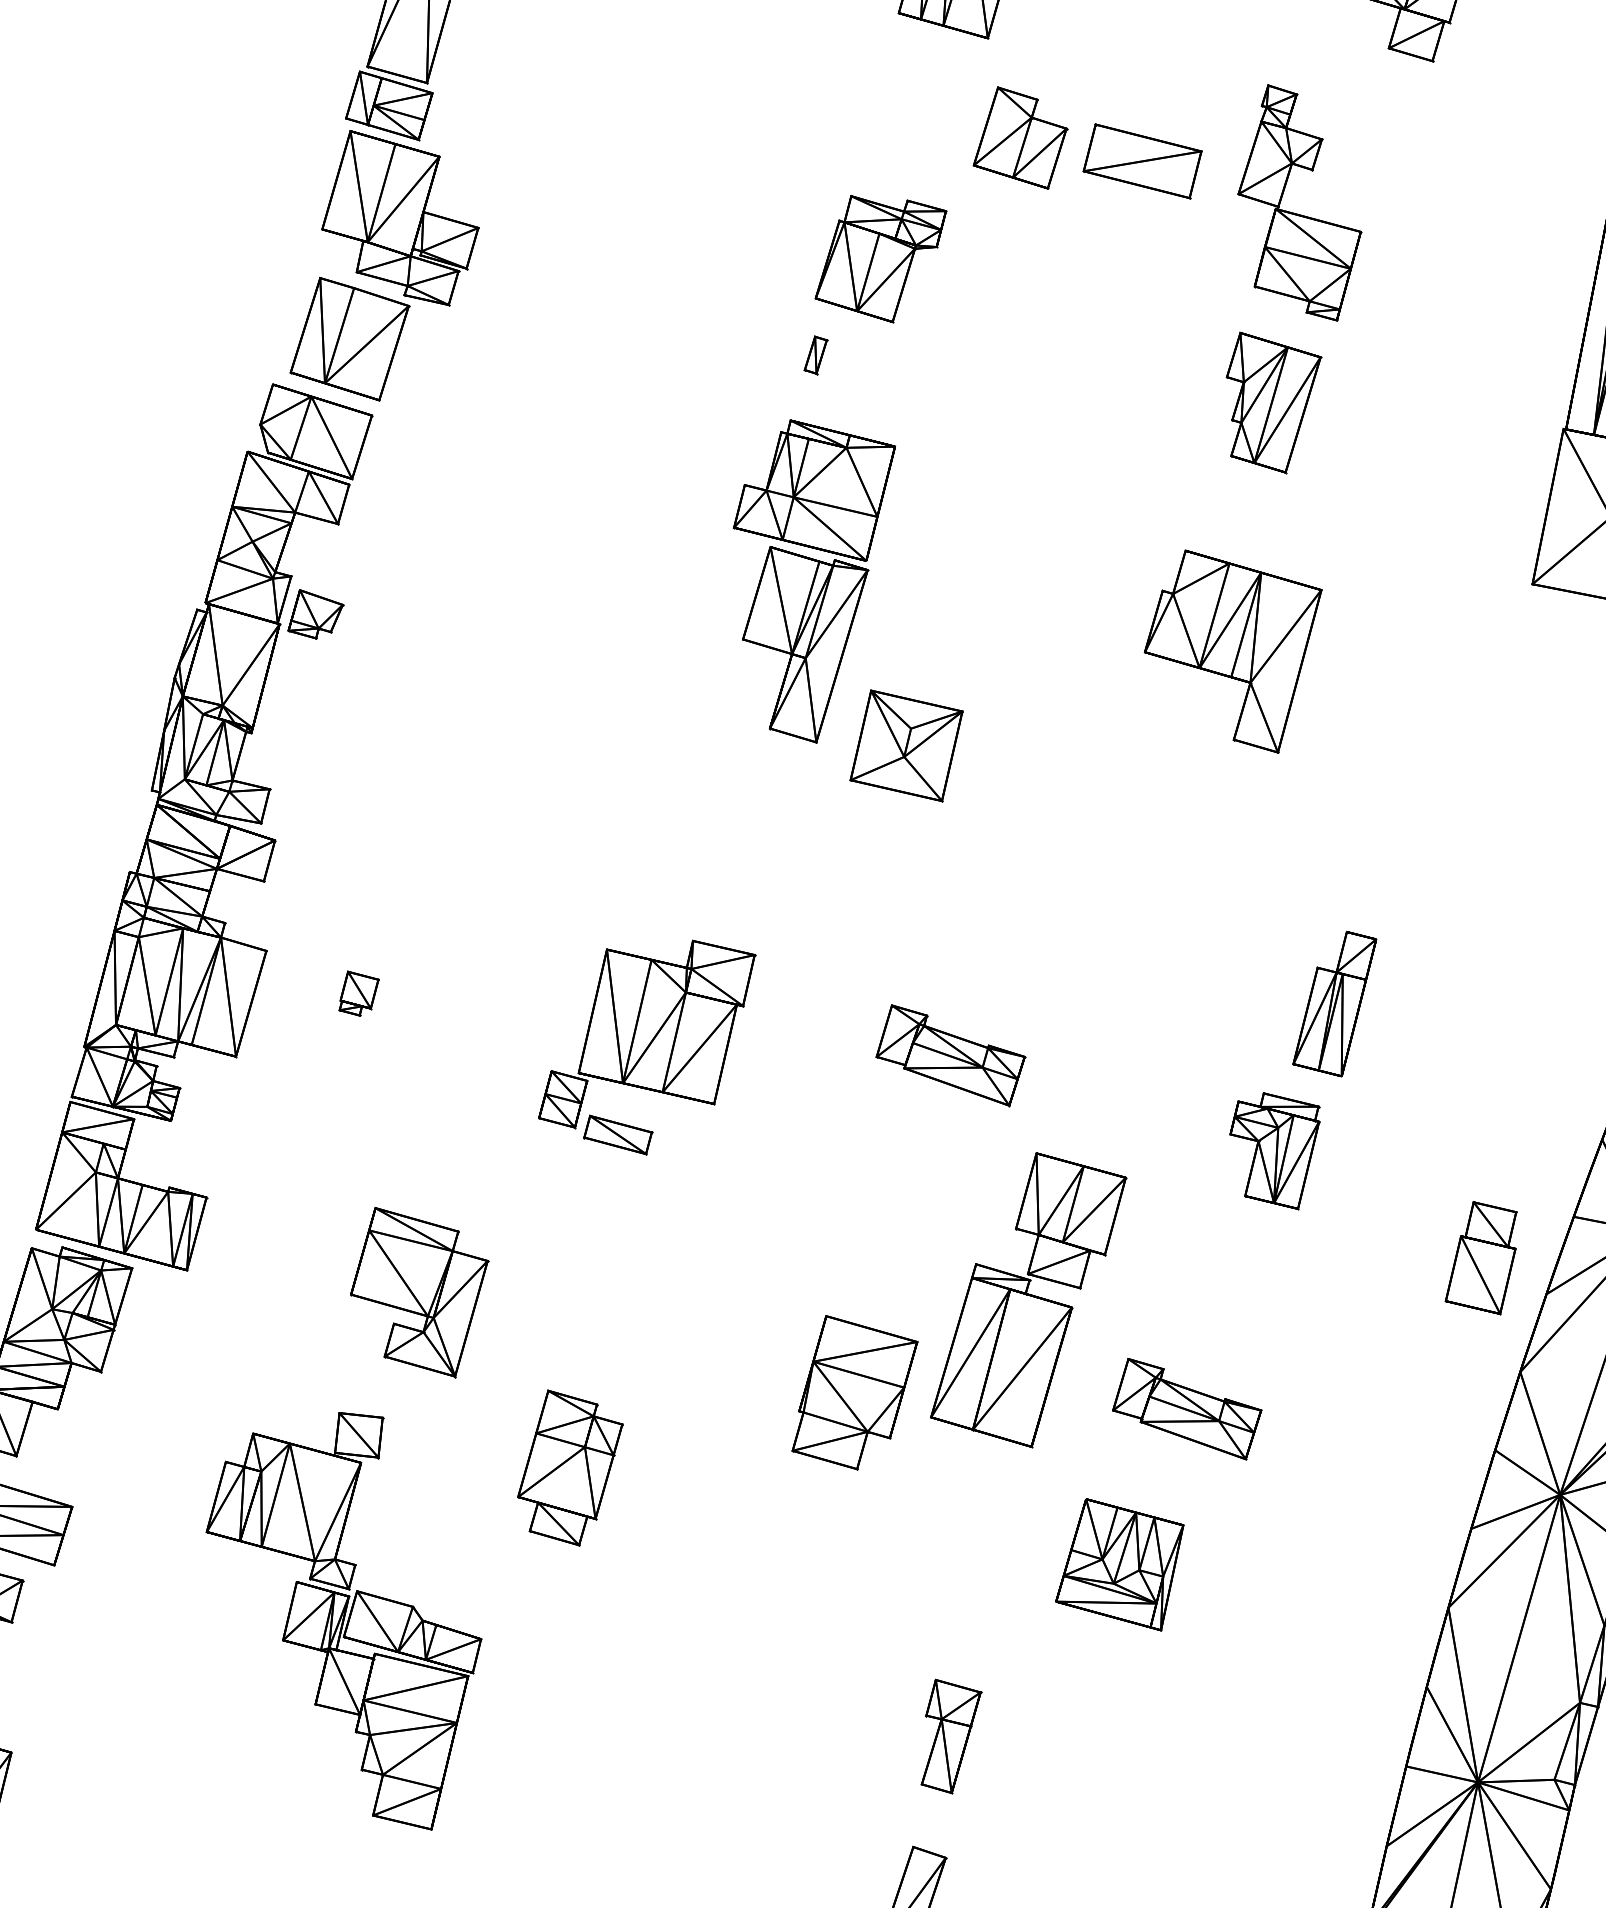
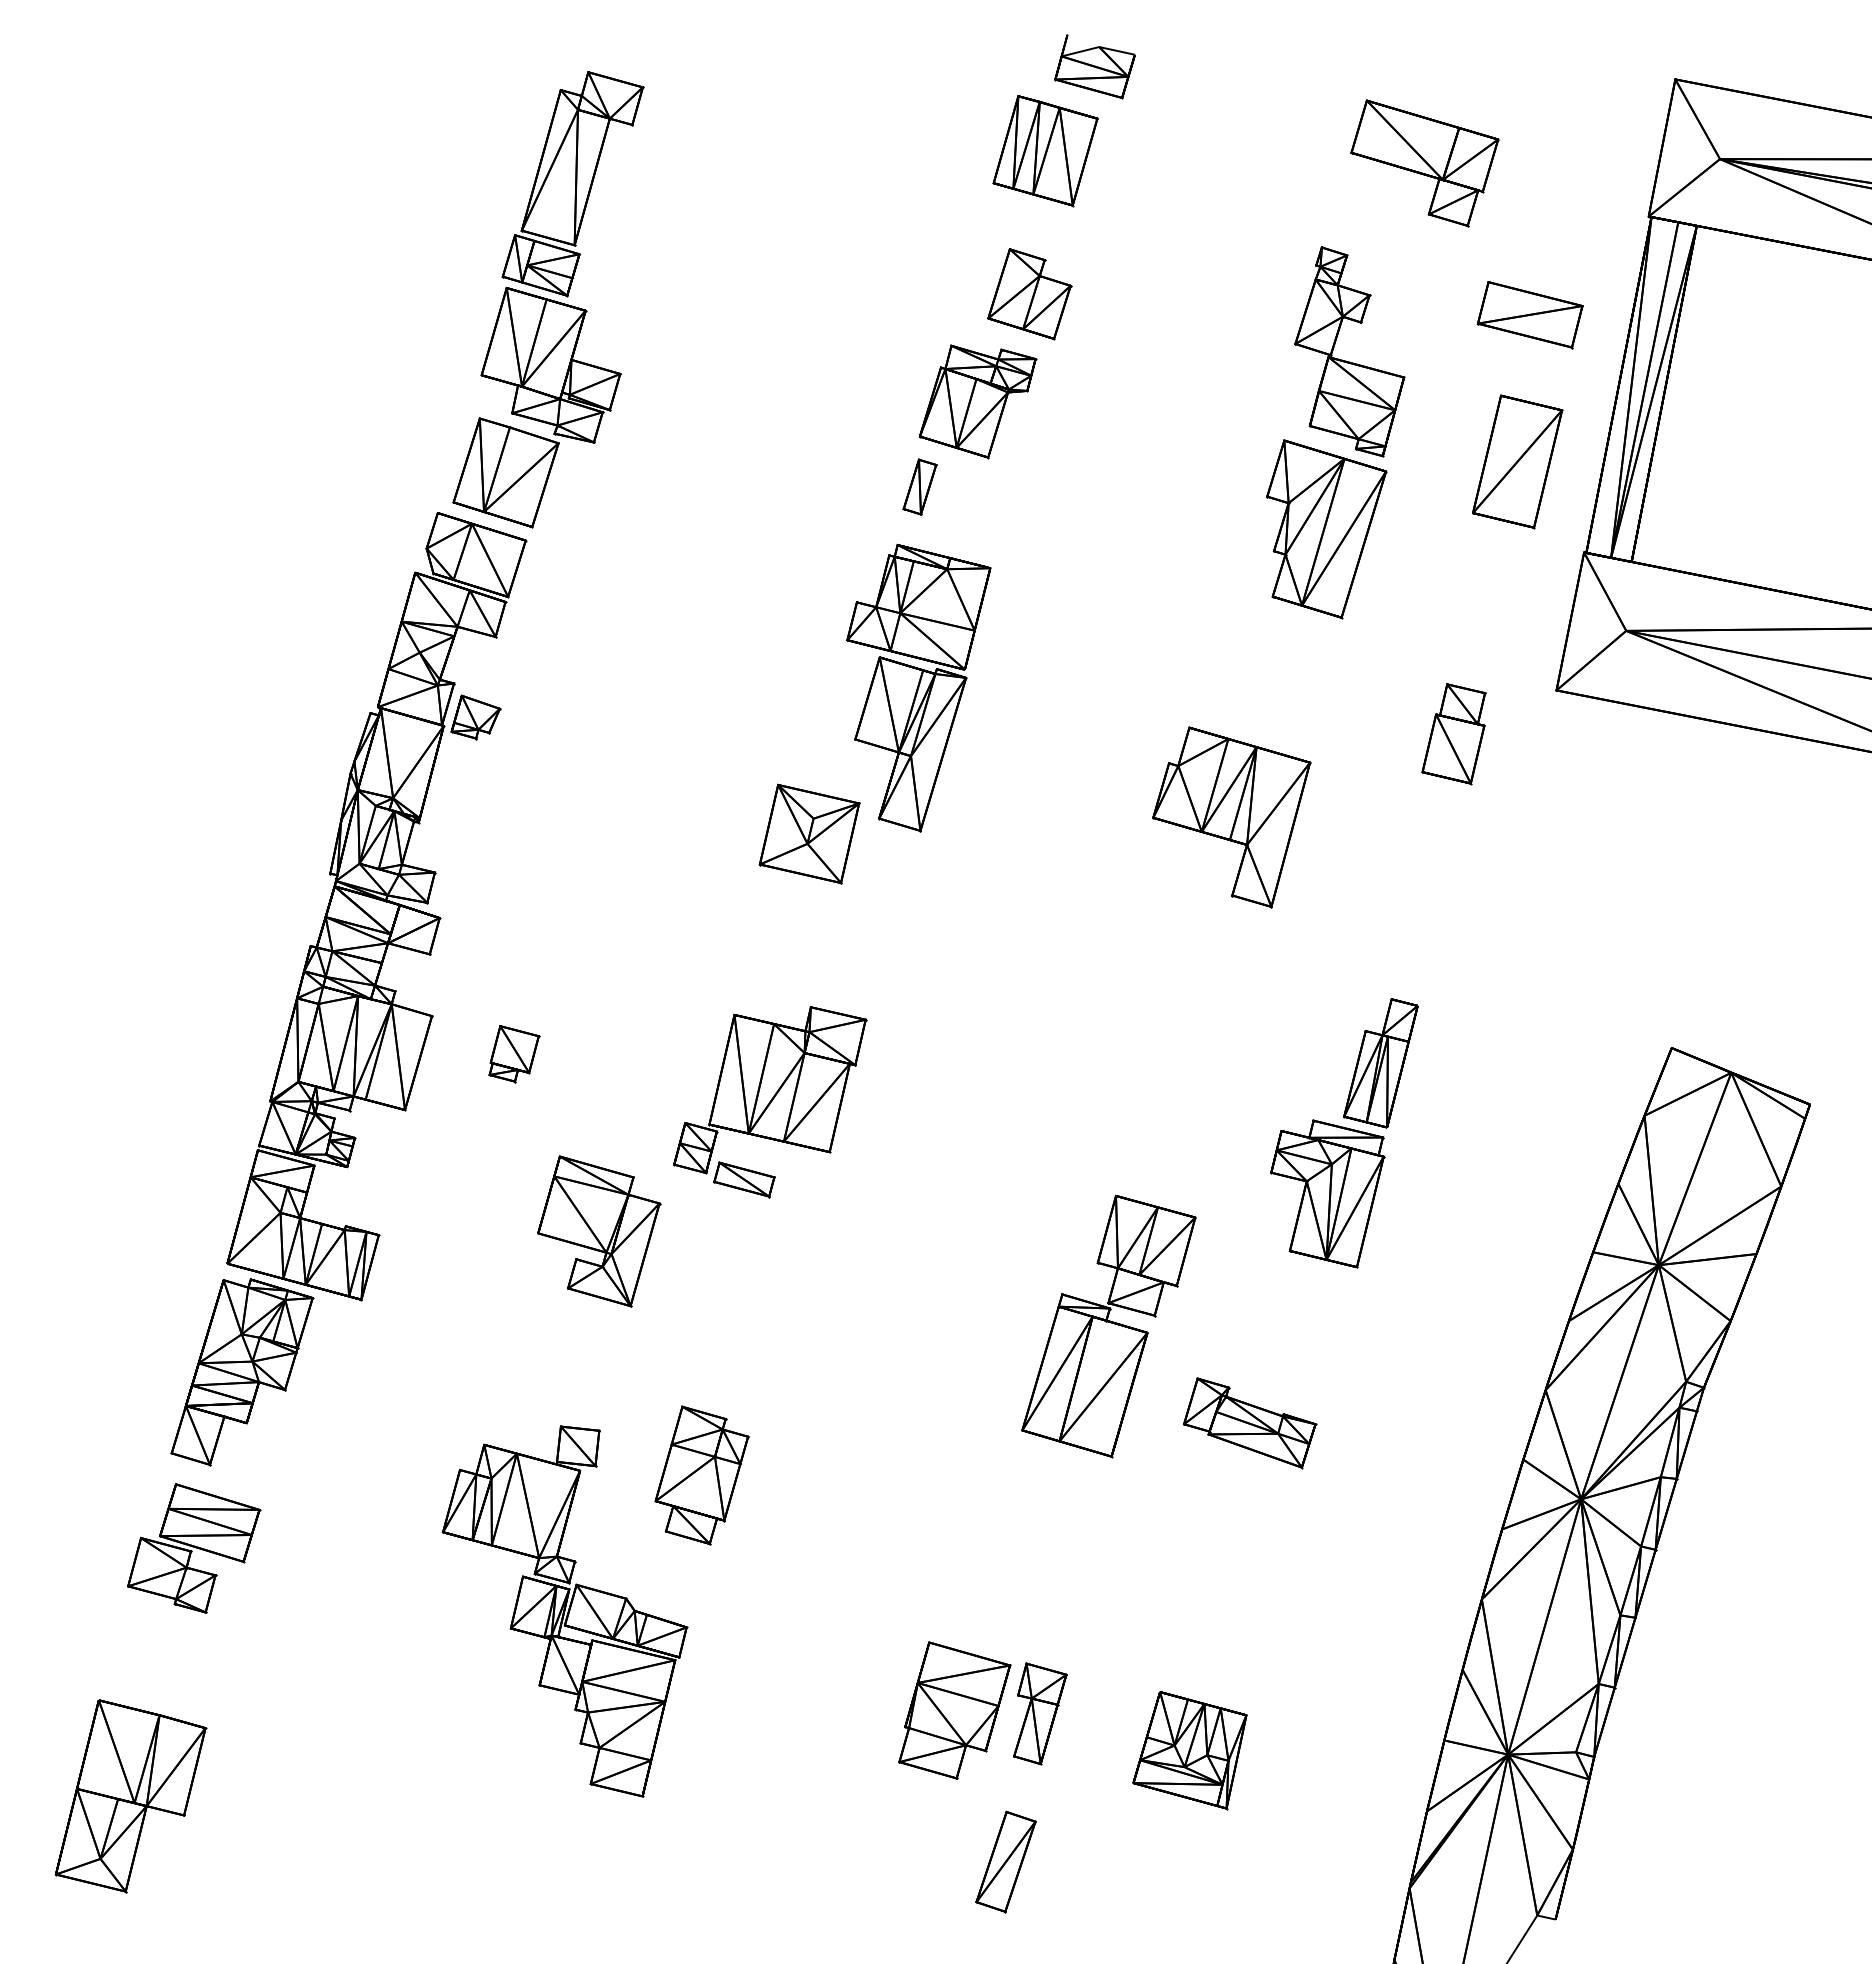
part: (1020, 138) -> (1029, 294), moved
part: (1141, 162) -> (1529, 315), moved
part: (1488, 326) -> (1517, 461), added
part: (815, 354) -> (919, 486), size x1.67
part: (1273, 403) -> (1326, 529), size x1.43
part: (1232, 651) -> (1231, 817), moved
part: (906, 745) -> (809, 833), moved
part: (359, 994) -> (514, 1054), size x1.43
part: (951, 1056) -> (1040, 1109), removed
part: (1274, 1150) -> (1327, 1193), size x1.43
part: (1480, 1258) -> (1453, 734), moved
part: (420, 1292) -> (599, 1231), moved
part: (854, 1392) -> (954, 1710), moved
part: (1119, 1564) -> (1189, 1750), moved
part: (343, 1621) -> (564, 1611), moved

